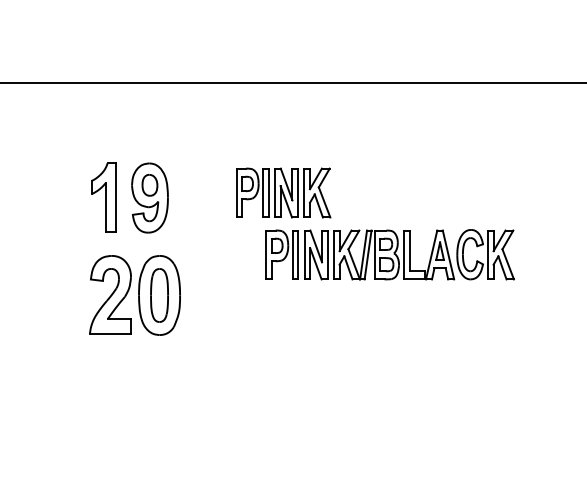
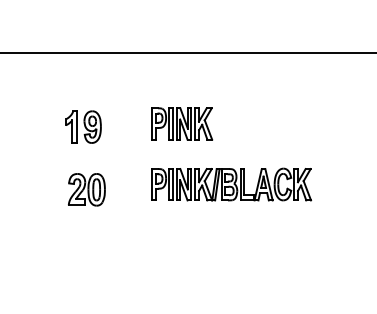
part: (129, 196) -> (83, 126), size x0.71
part: (390, 254) -> (231, 184), moved
part: (134, 295) -> (86, 189), size x0.62

